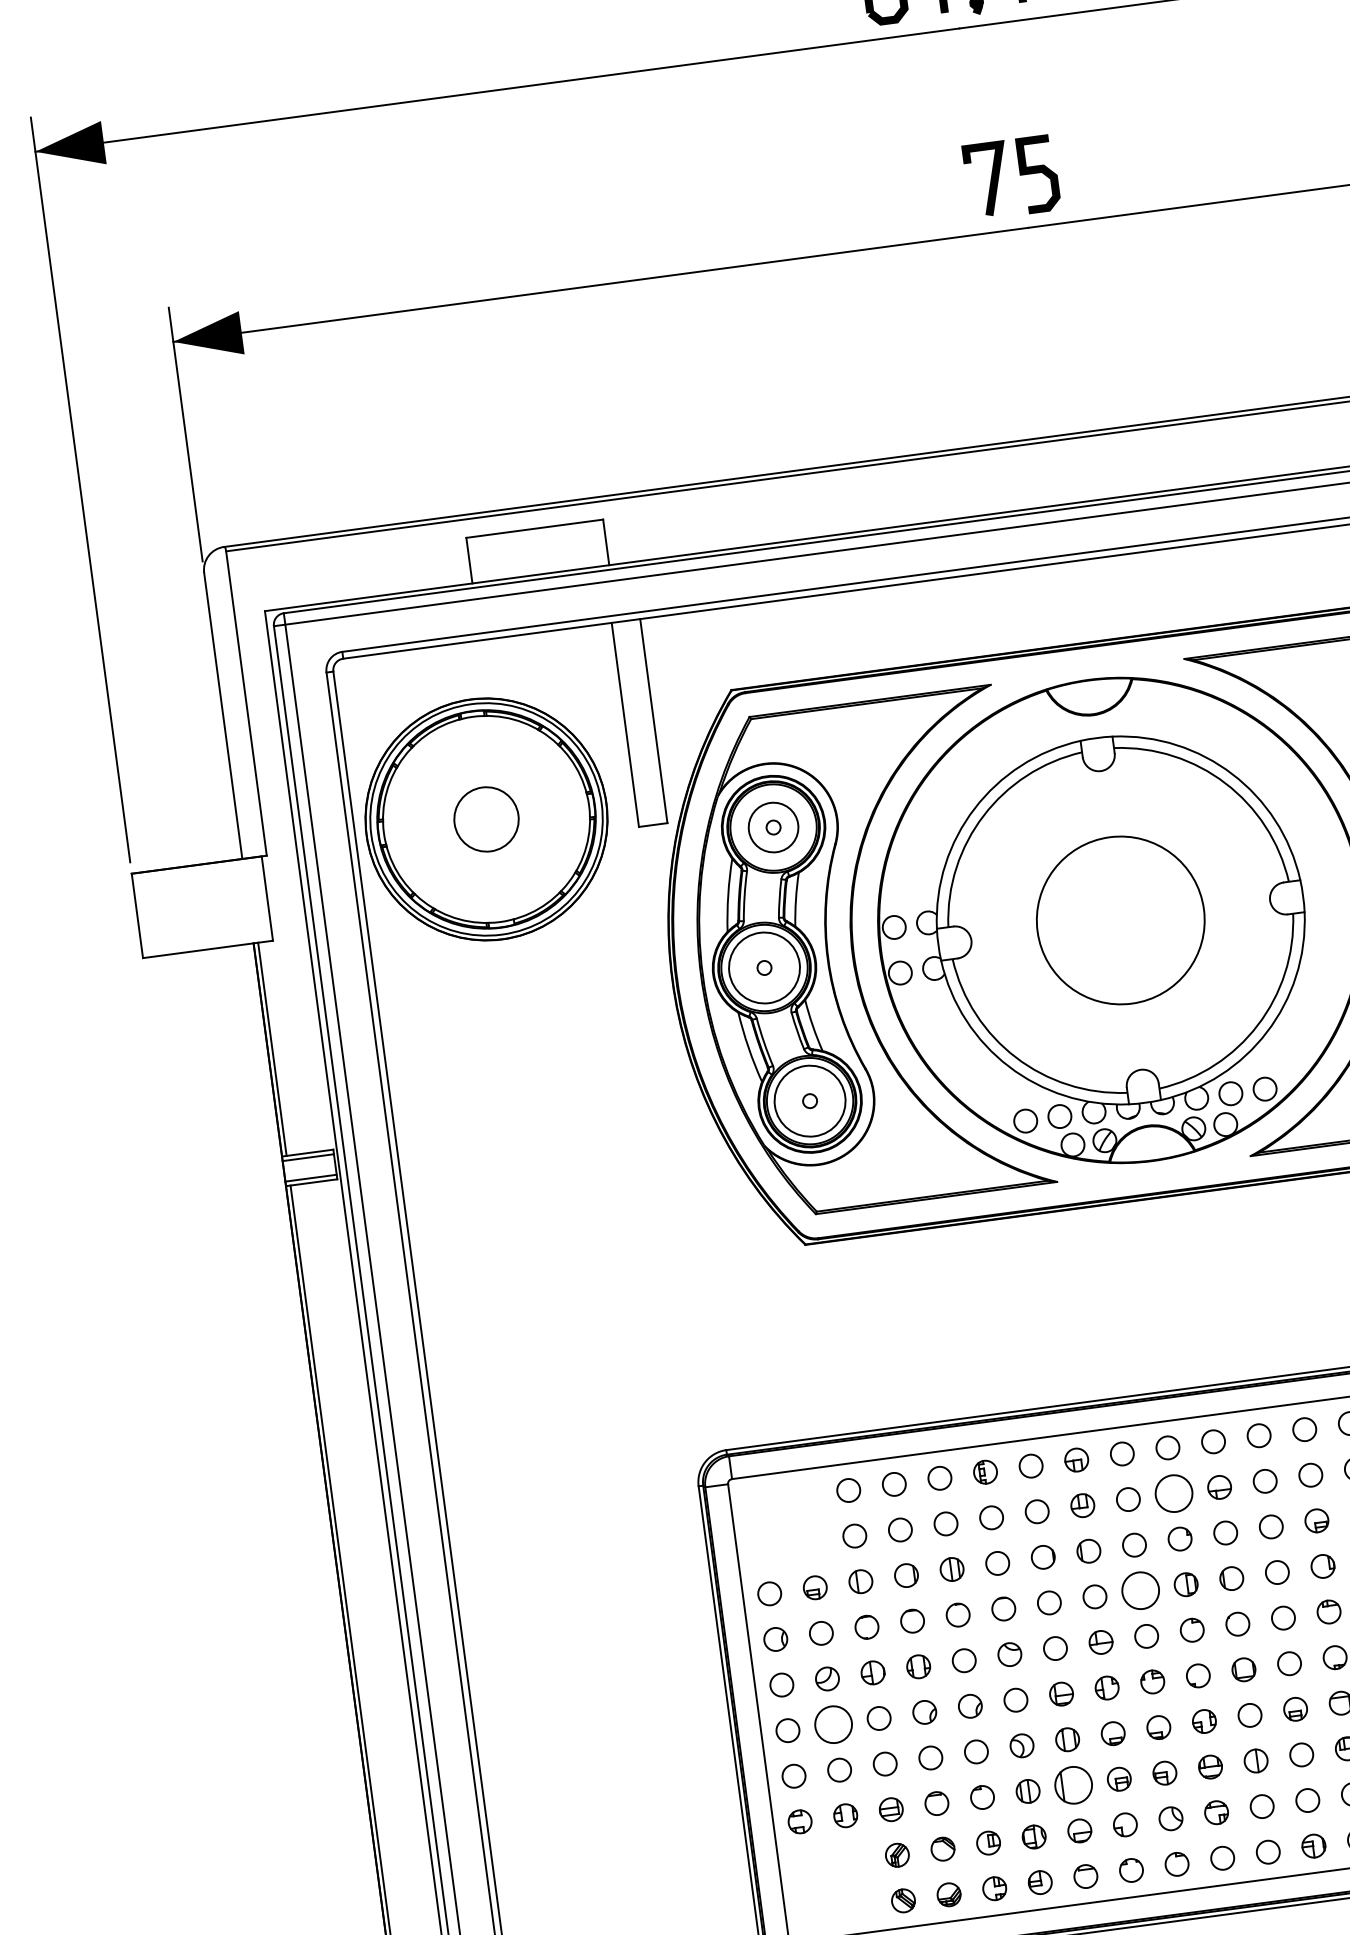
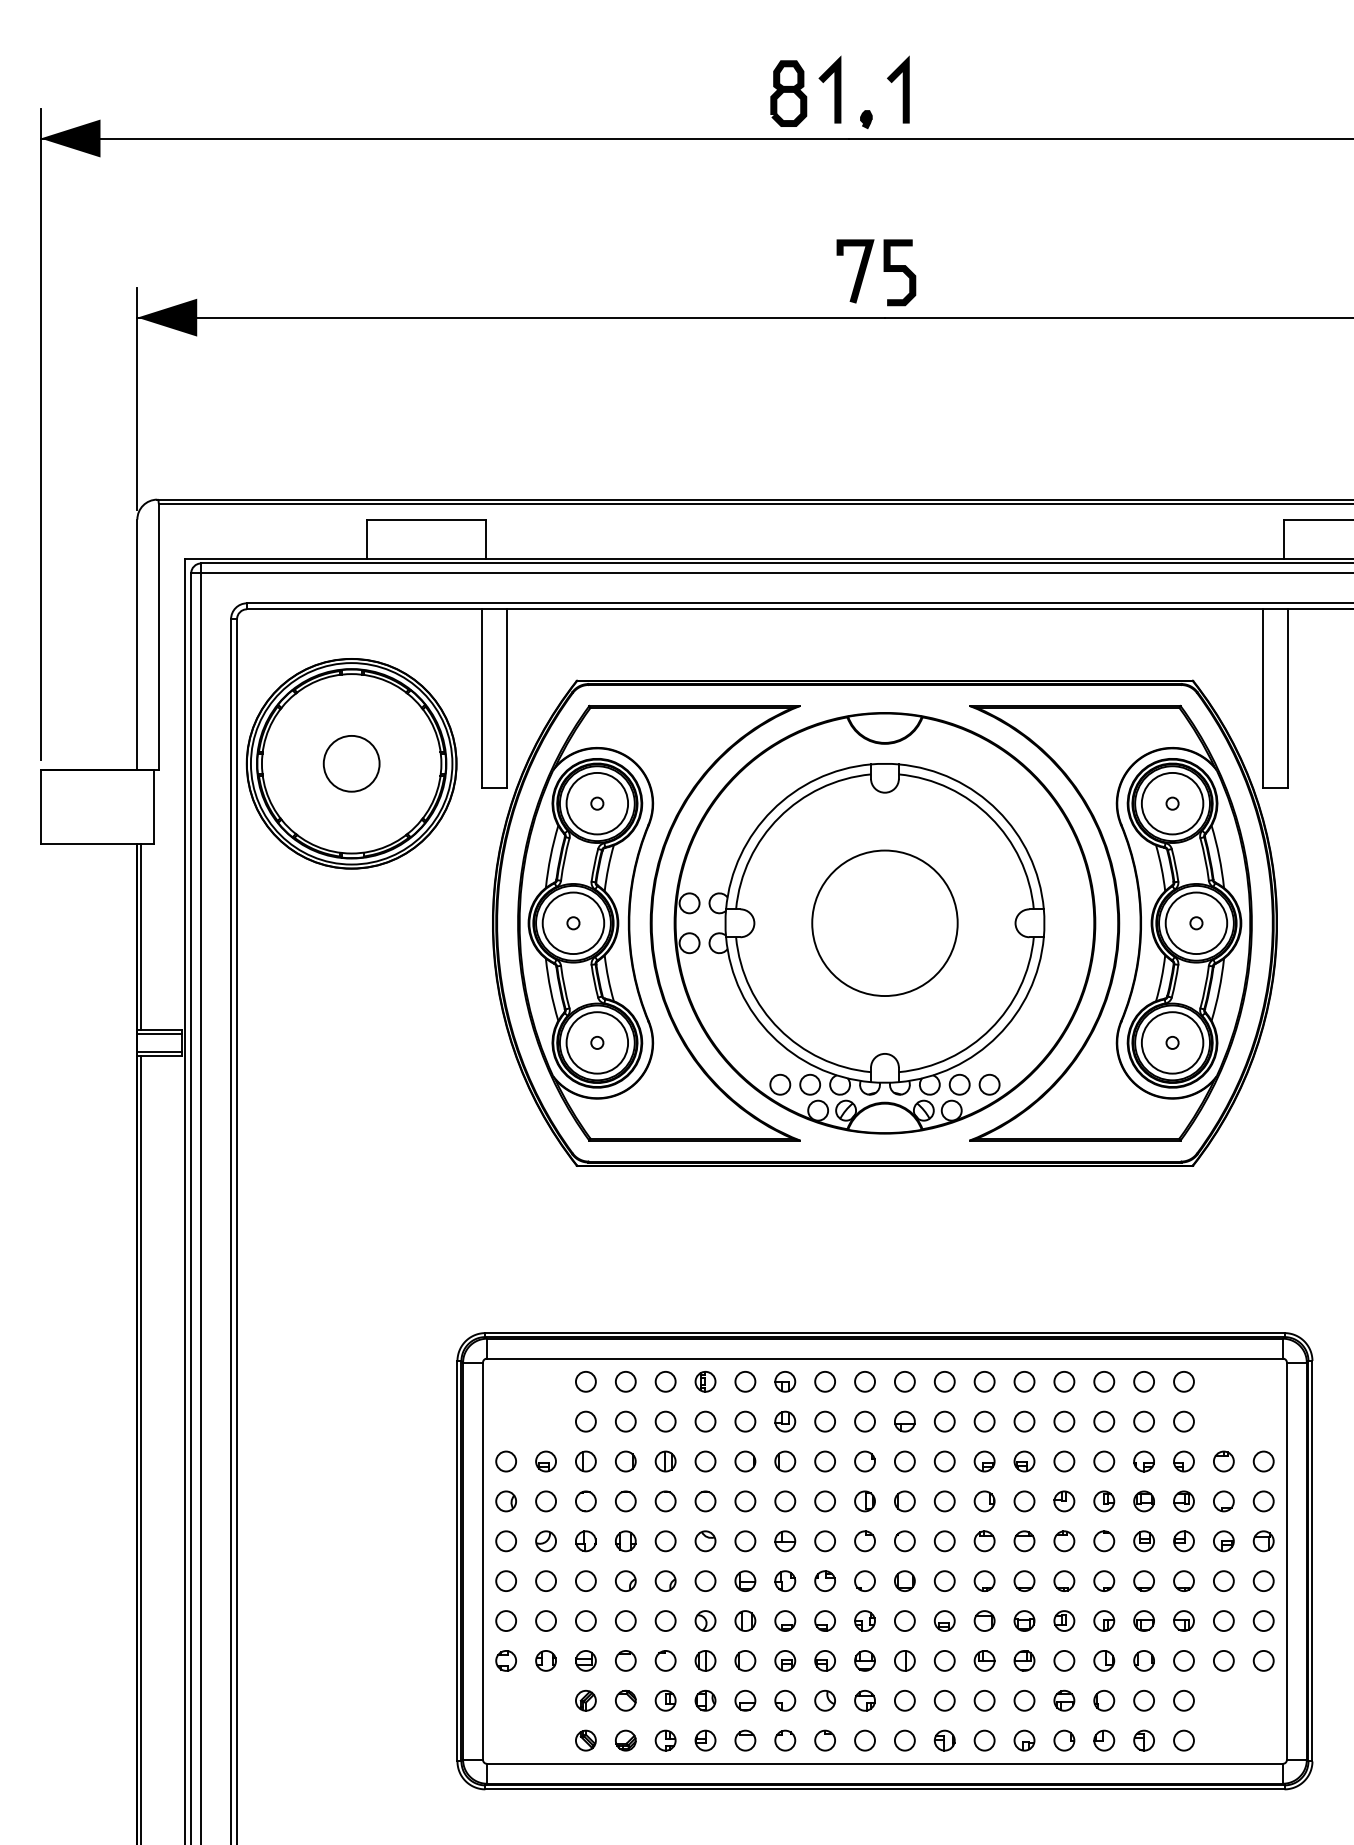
circle: (773, 827) -> (597, 803), size x1.43
circle: (1173, 1493) -> (864, 1421), size x0.62
circle: (1139, 1590) -> (824, 1501), size x0.62
circle: (832, 1723) -> (545, 1580), size x0.62
part: (1073, 1784) -> (745, 1660), size x0.62

